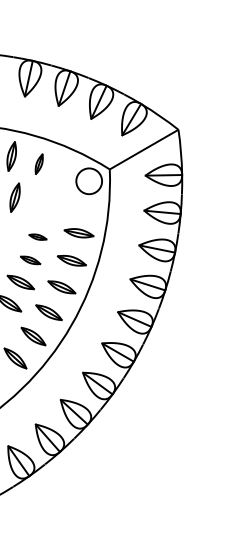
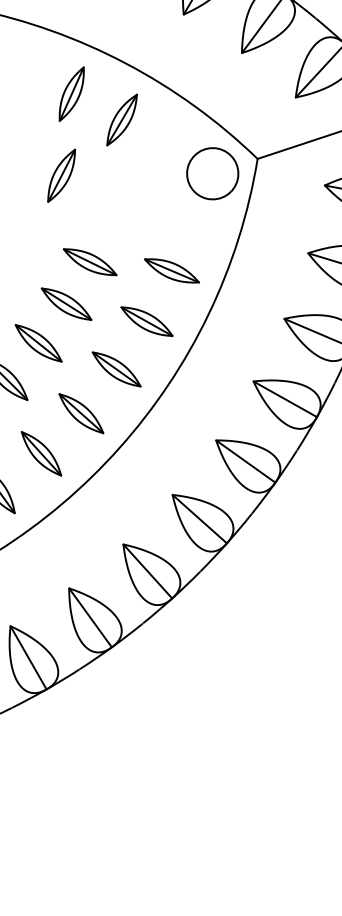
part: (39, 164) -> (122, 120), size x1.43
part: (37, 236) -> (89, 260), size x1.67
part: (30, 260) -> (66, 304), size x1.43

